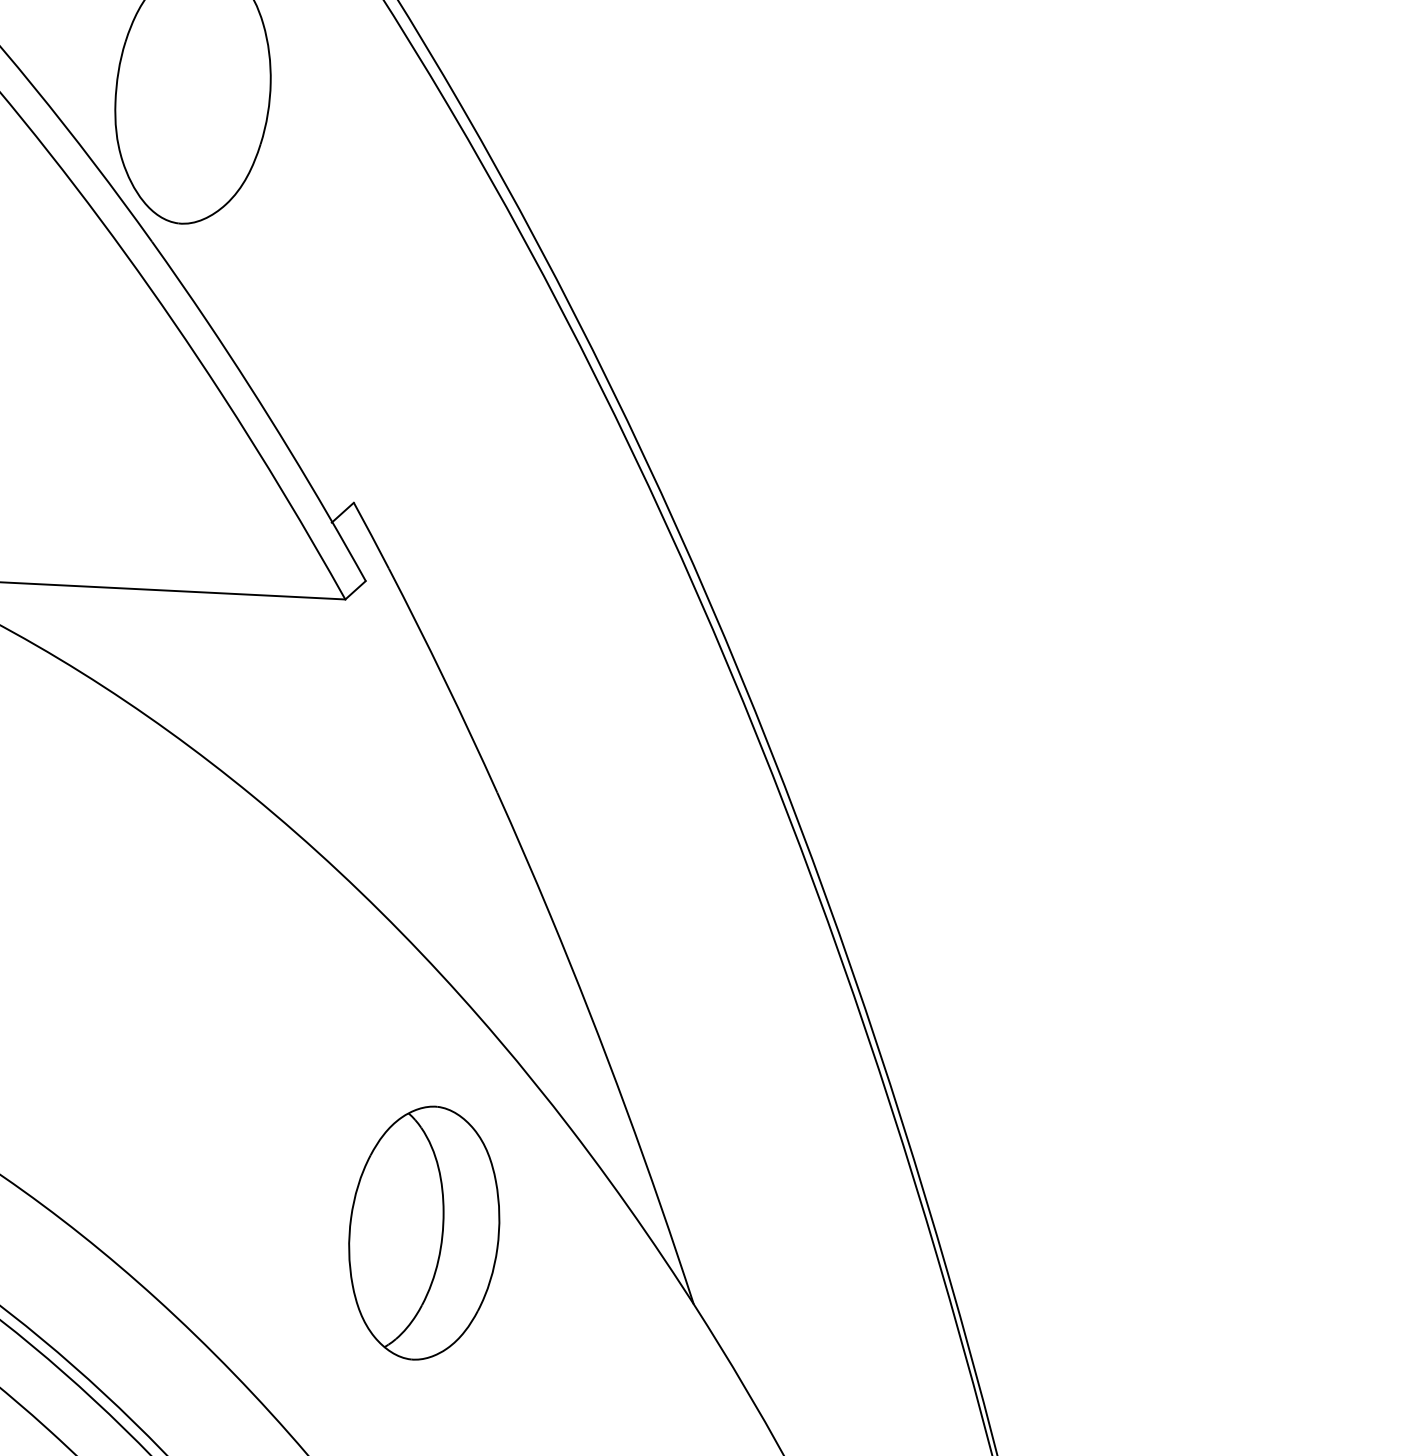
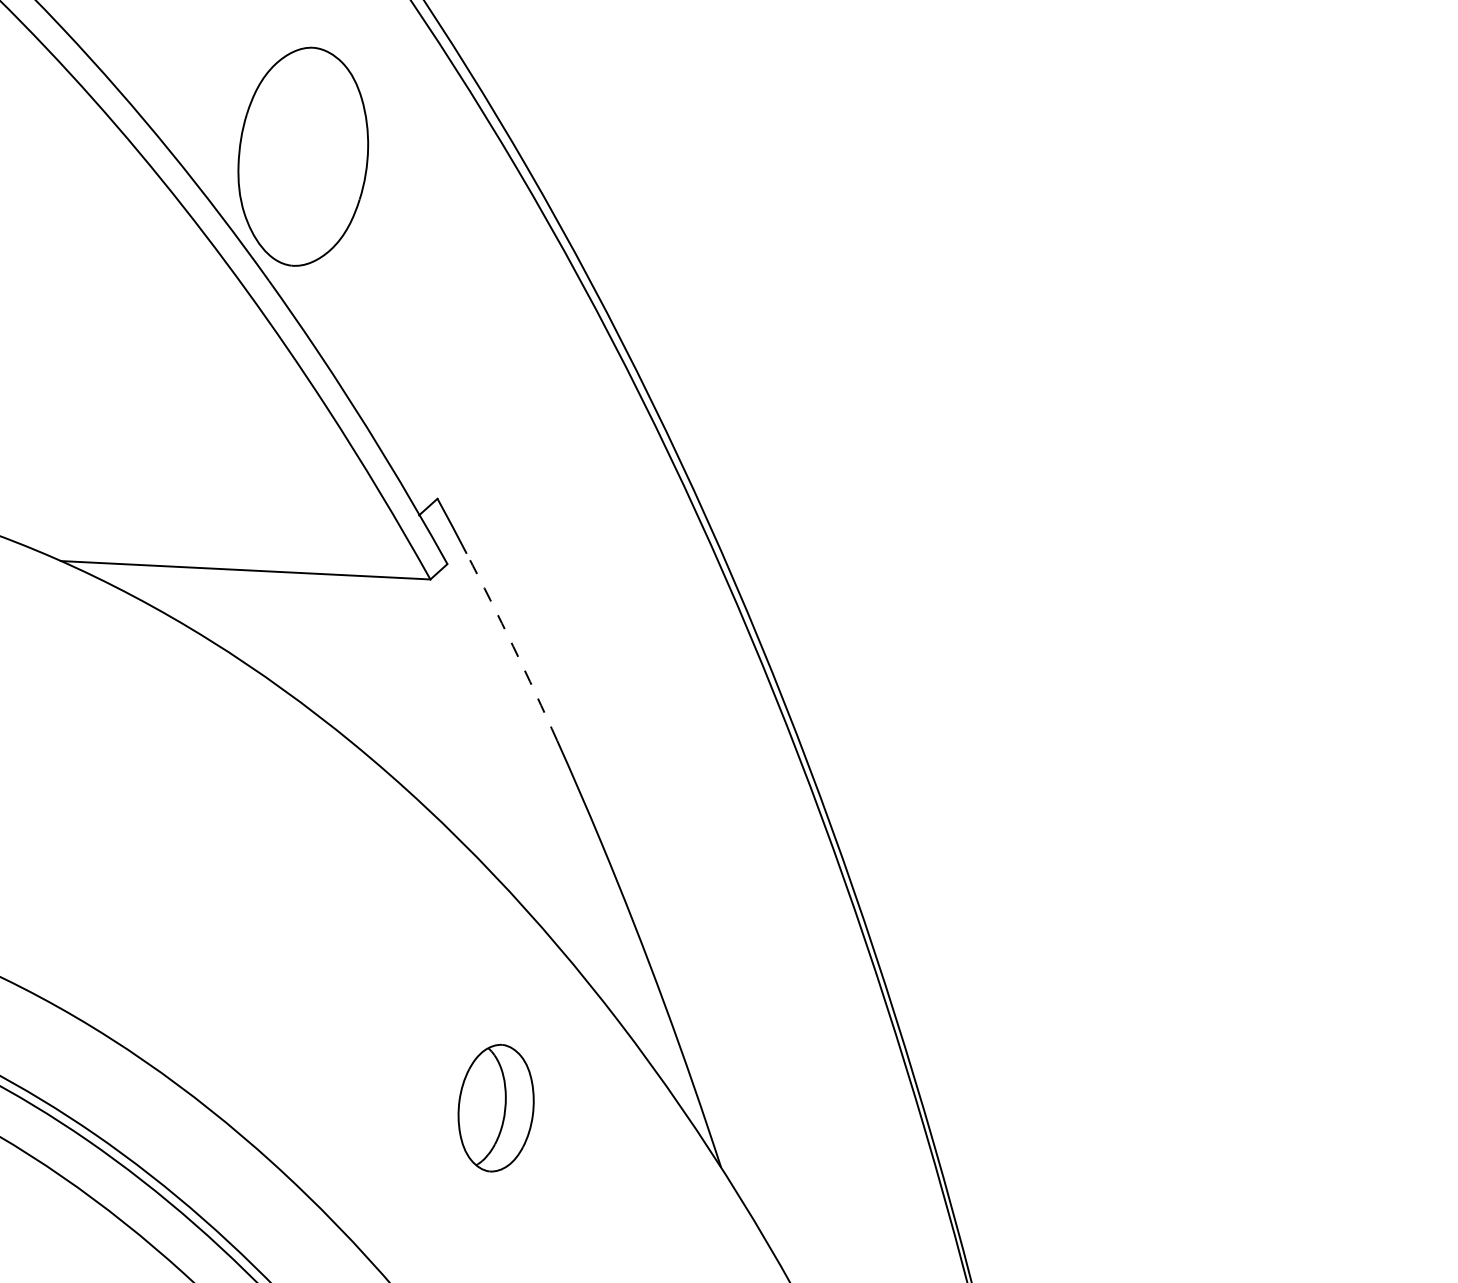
arc: (444, 679) -> (513, 646), solid -> dashed
part: (423, 1232) -> (495, 1107), size x0.6

